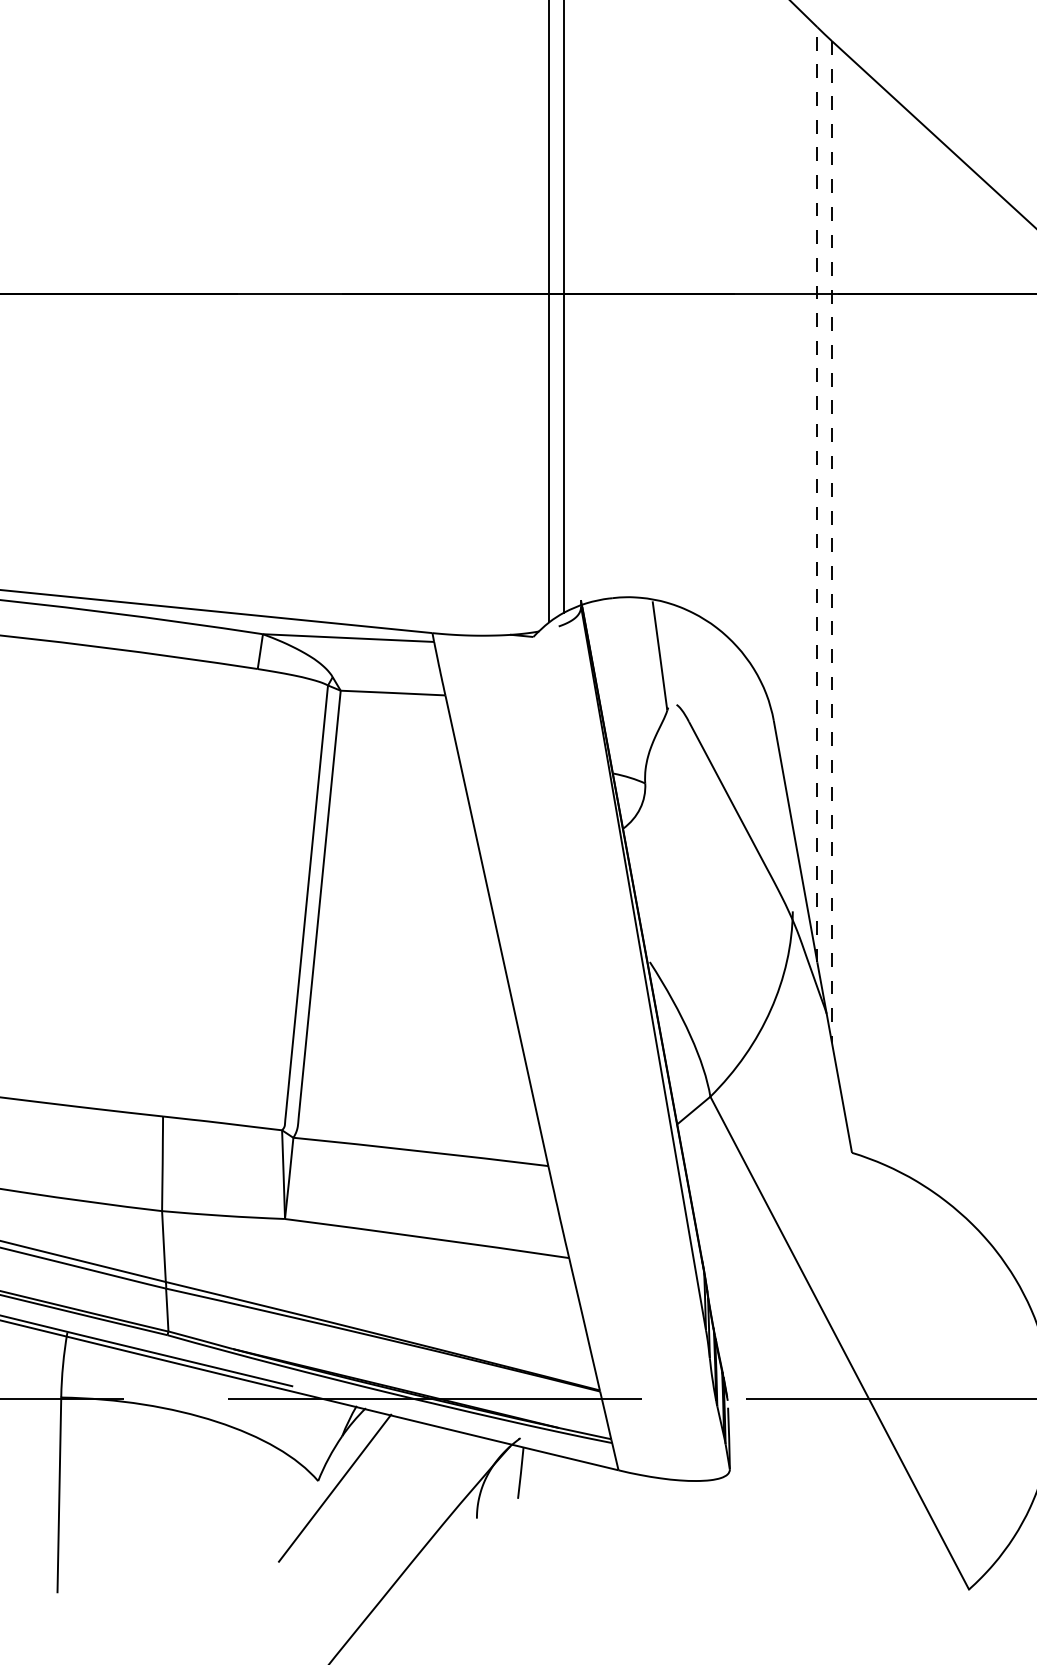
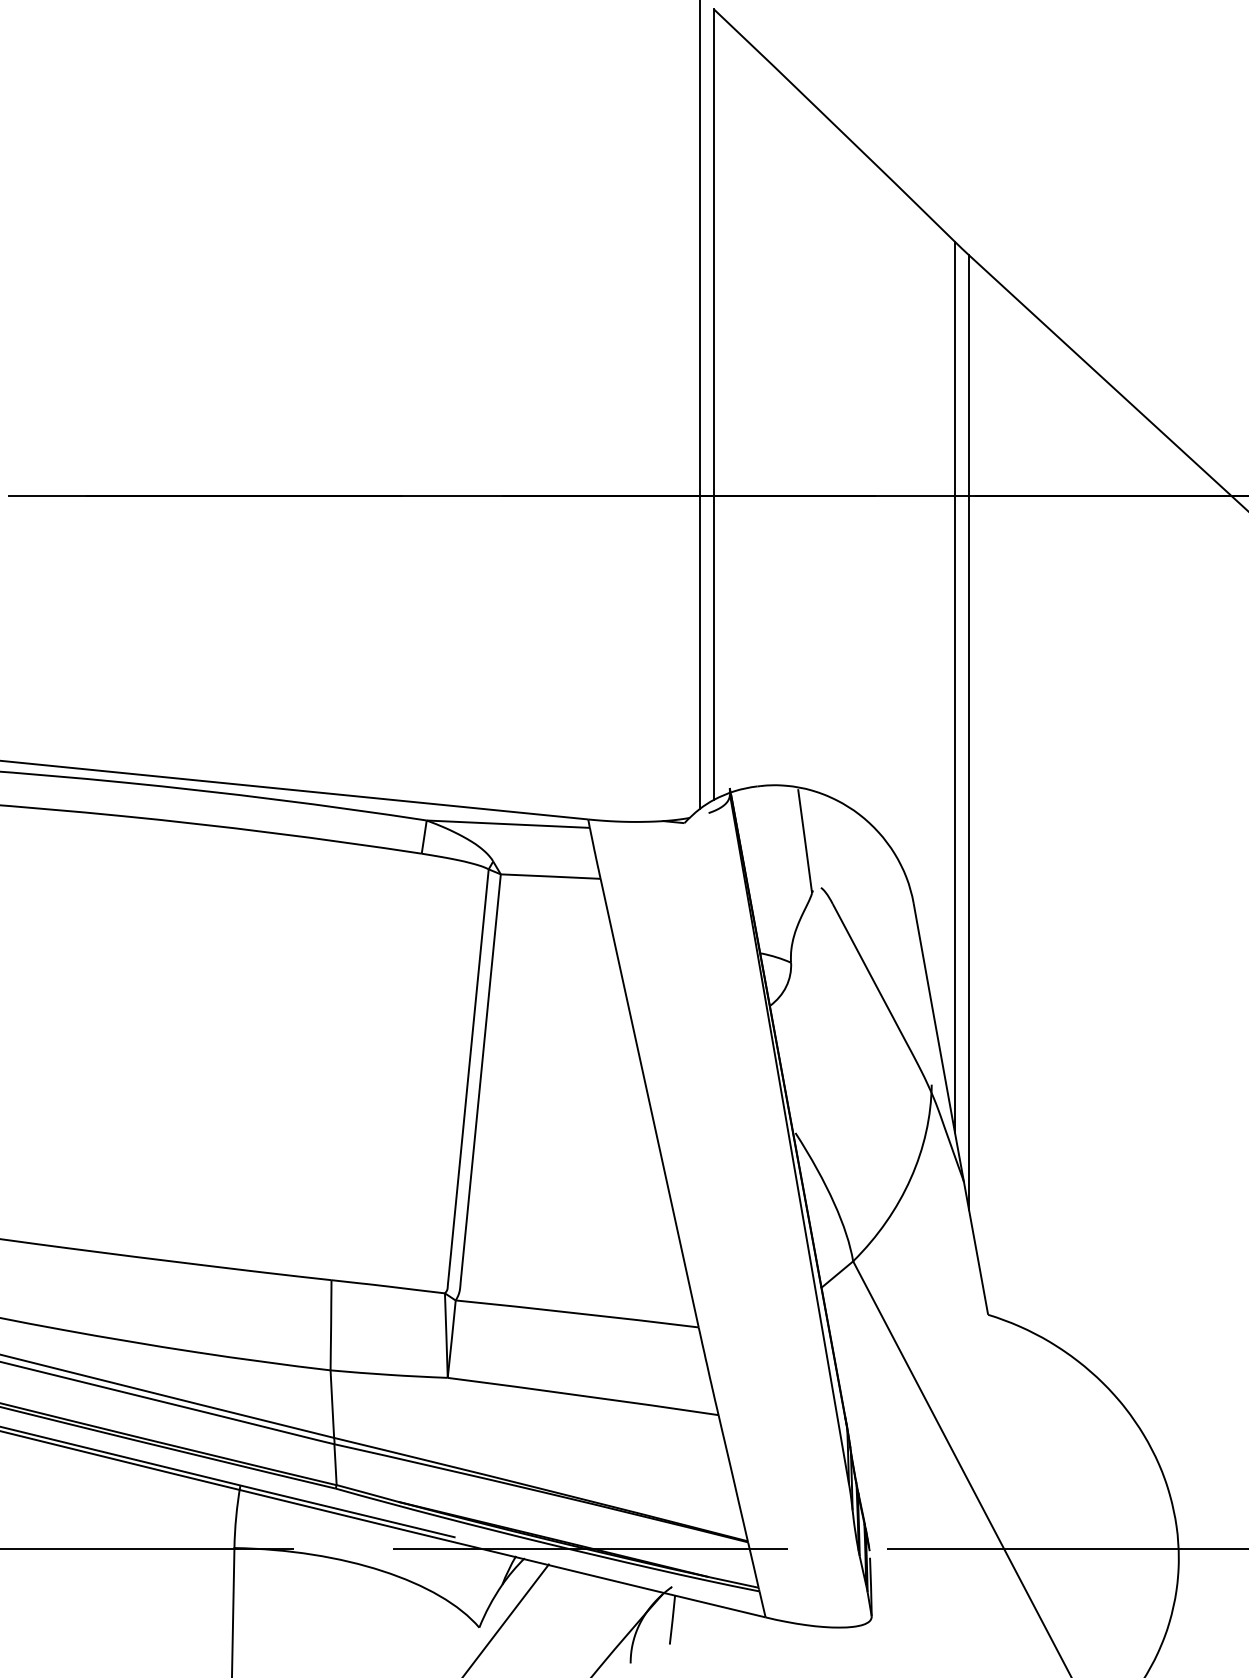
line: (817, 494) -> (955, 687), dashed -> solid
line: (832, 542) -> (969, 733), dashed -> solid

